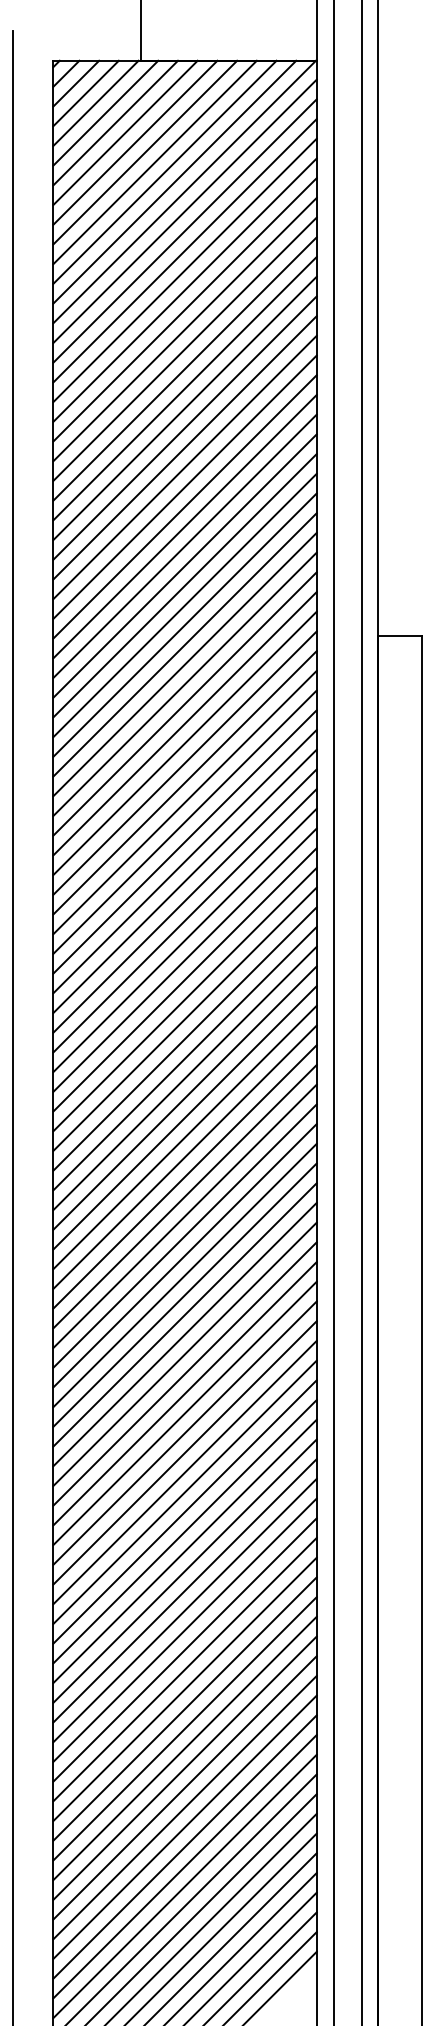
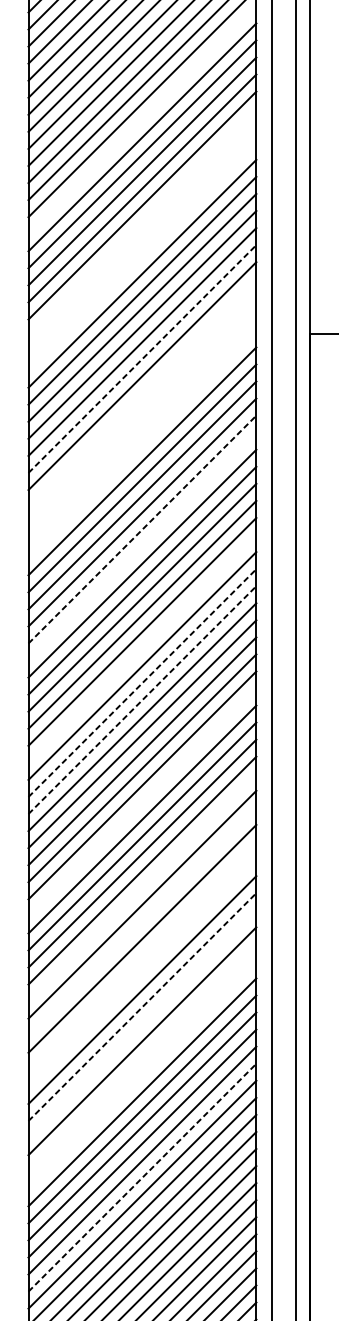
line: (184, 388) -> (141, 120), removed
line: (184, 506) -> (141, 222), removed
line: (184, 526) -> (141, 239), removed
line: (184, 545) -> (141, 256), removed
line: (185, 664) -> (142, 359), solid -> dashed
line: (184, 703) -> (141, 392), removed
line: (184, 723) -> (141, 410), removed
line: (184, 743) -> (141, 427), removed
line: (184, 762) -> (141, 443), removed
line: (185, 861) -> (142, 529), solid -> dashed
line: (184, 881) -> (141, 546), removed
line: (184, 999) -> (141, 648), removed
line: (185, 1038) -> (142, 682), solid -> dashed
line: (185, 1058) -> (142, 699), solid -> dashed
line: (184, 1176) -> (141, 802), removed
line: (184, 1275) -> (141, 887), removed
line: (184, 1314) -> (141, 921), removed
line: (184, 1353) -> (141, 955), removed
line: (184, 1373) -> (141, 972), removed
line: (185, 1413) -> (142, 1007), solid -> dashed
line: (184, 1432) -> (141, 1023), removed
line: (184, 1472) -> (141, 1058), removed
line: (184, 1491) -> (141, 1074), removed
line: (185, 1610) -> (142, 1177), solid -> dashed

